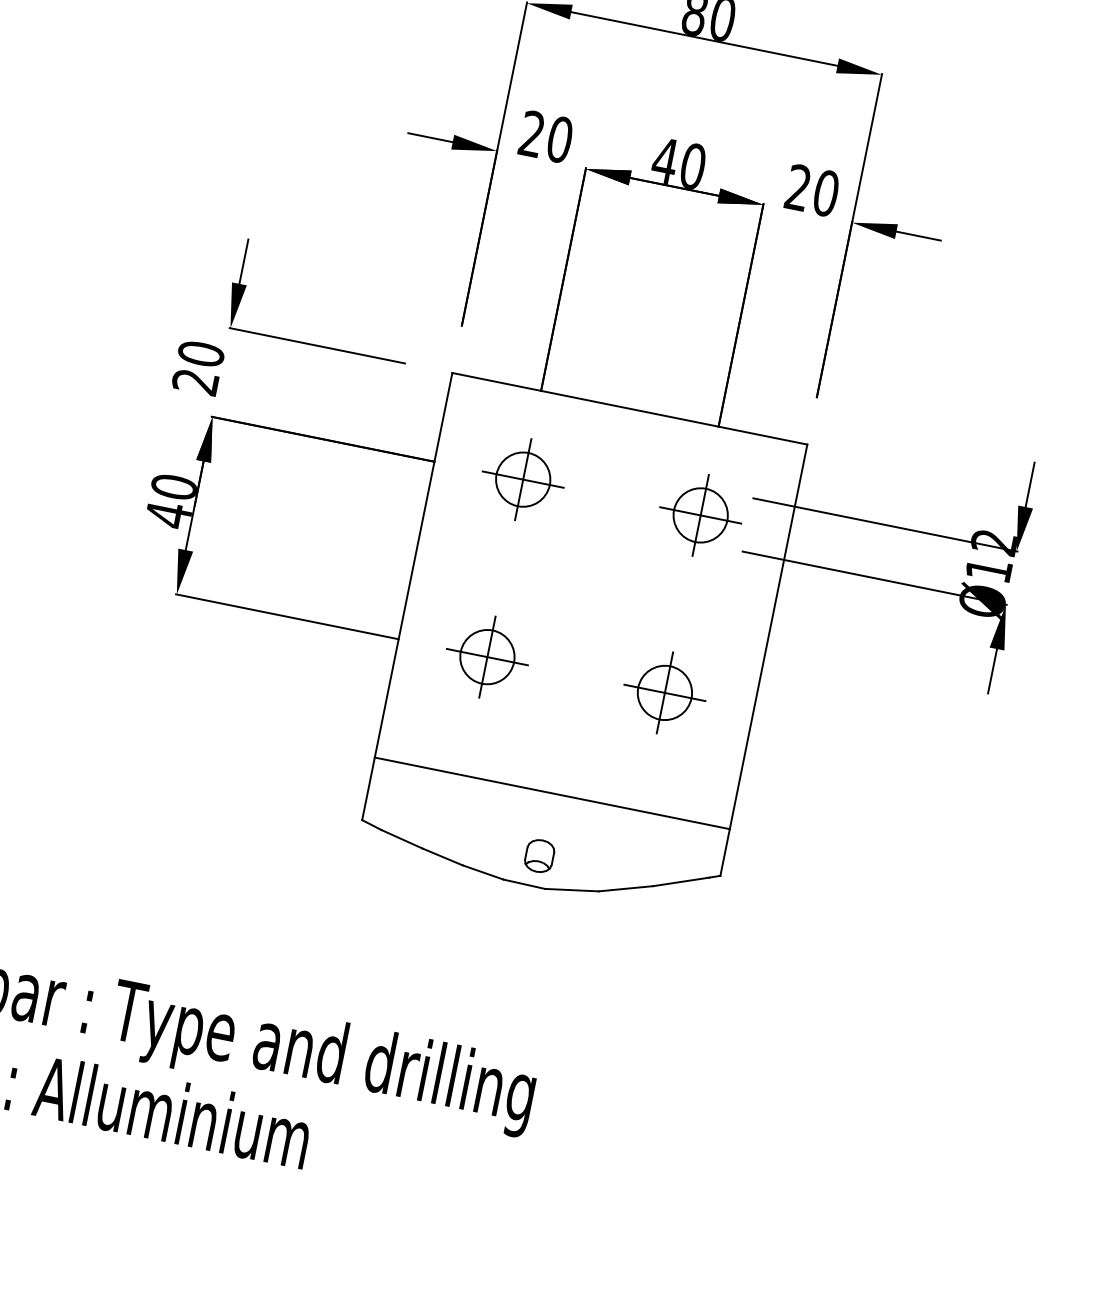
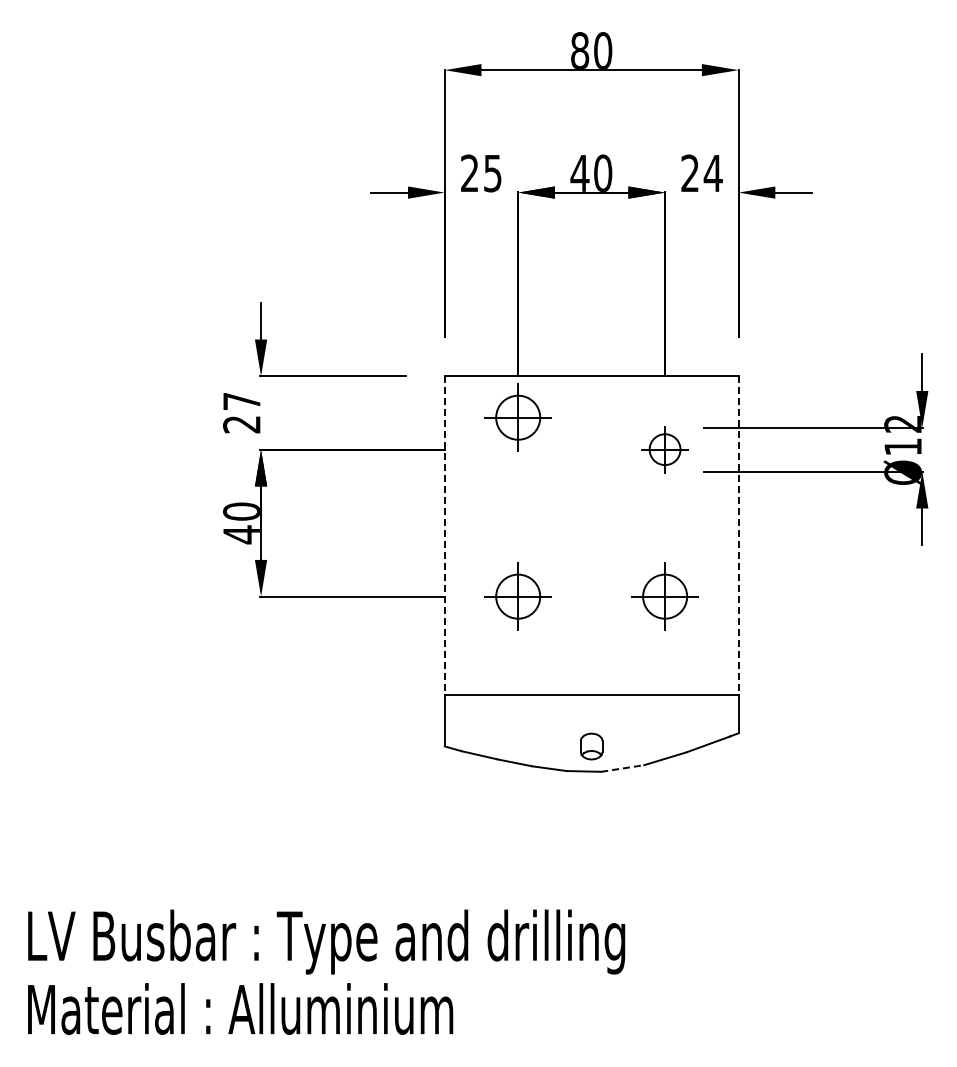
text: (559, 139) -> (492, 173), 20 -> 25
text: (825, 193) -> (712, 173), 20 -> 24
text: (200, 353) -> (241, 401), 20 -> 27
part: (522, 479) -> (517, 417), moved
part: (699, 514) -> (664, 449), size x0.7
line: (413, 565) -> (444, 535), solid -> dashed
line: (768, 636) -> (738, 535), solid -> dashed
line: (571, 890) -> (622, 768), solid -> dashed

